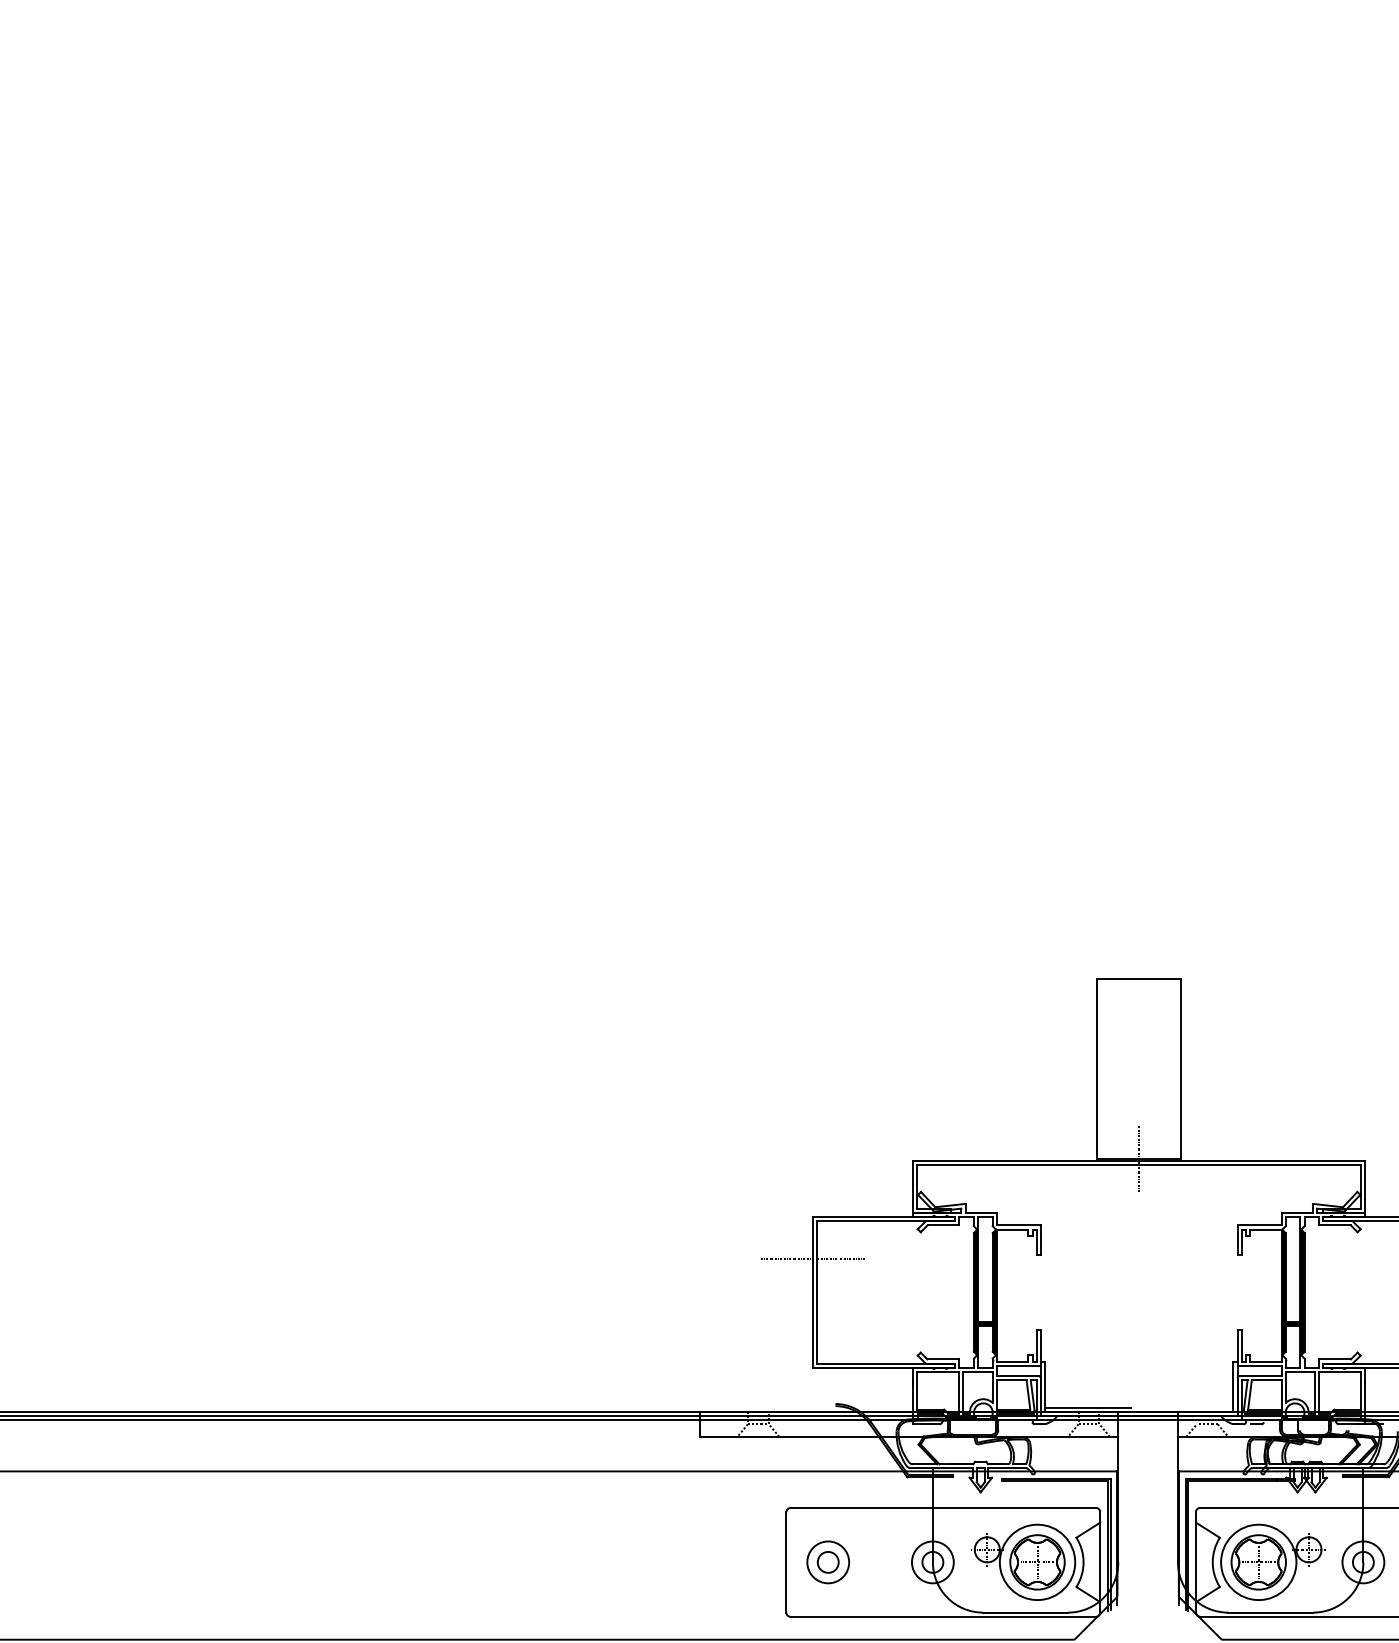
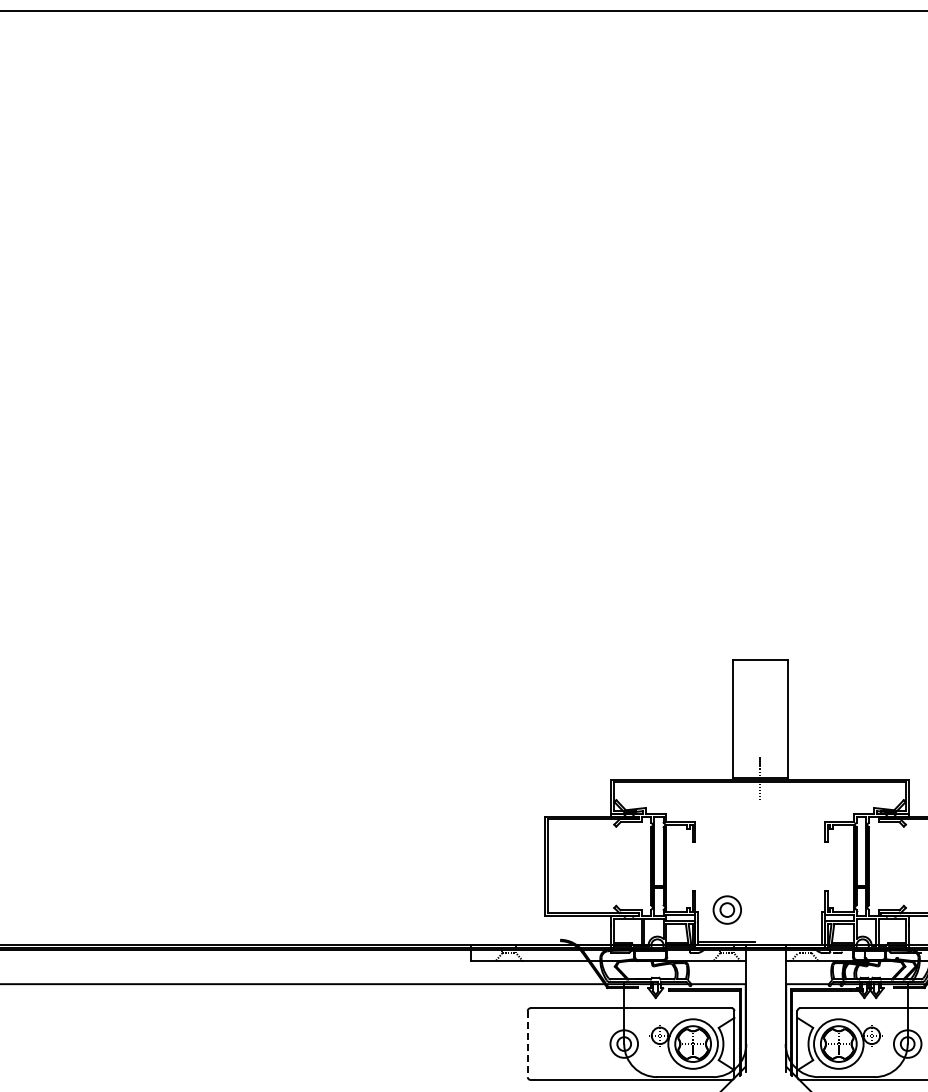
line: (811, 1259) -> (544, 844), removed
part: (826, 1561) -> (726, 909), moved
line: (785, 1563) -> (527, 1044), solid -> dashed

